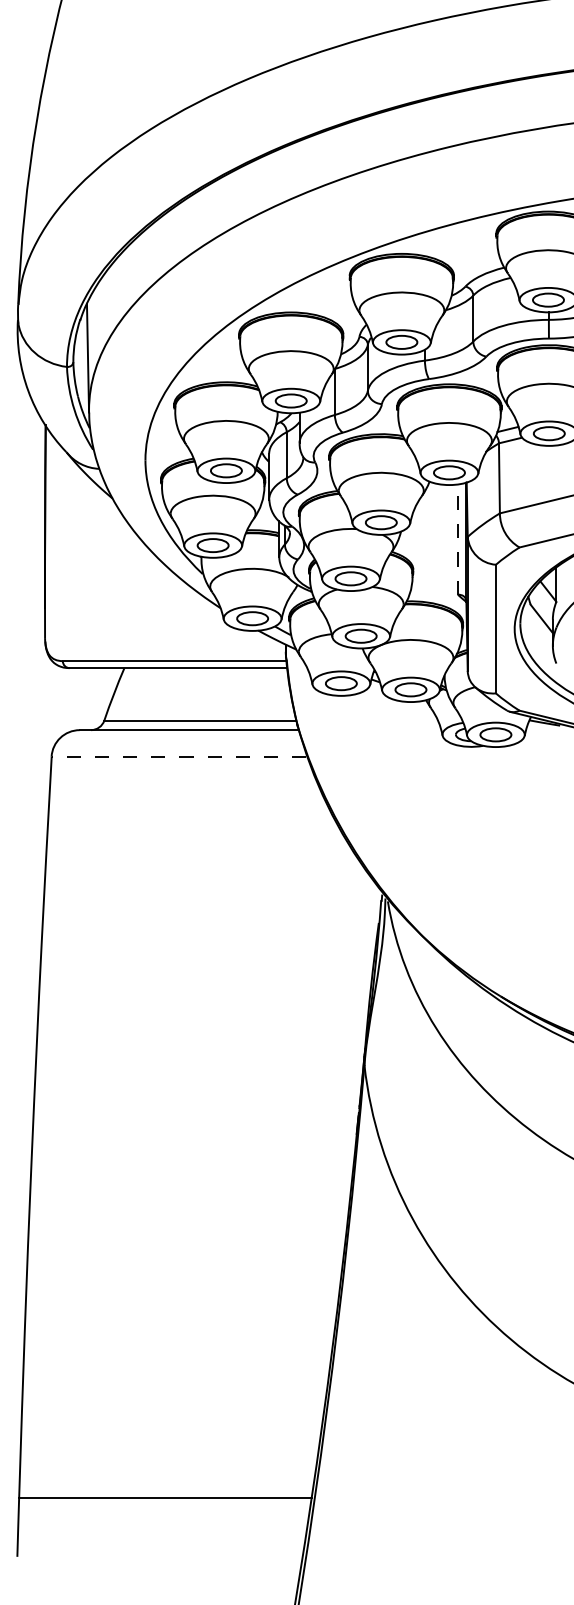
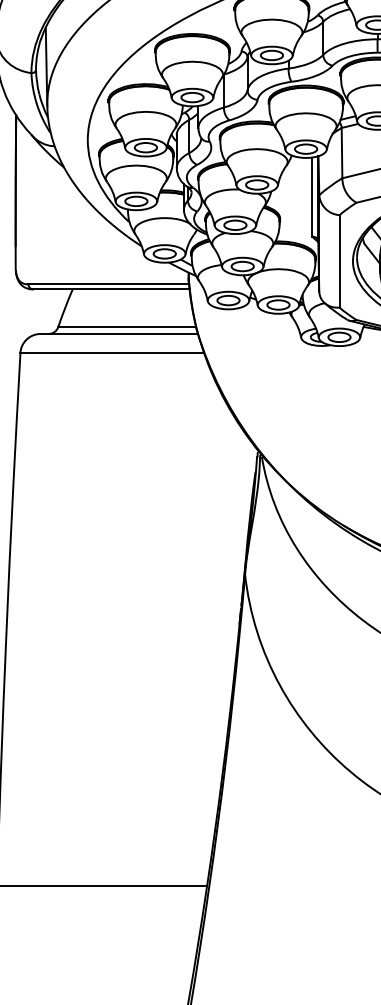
line: (457, 539) -> (311, 197), dashed -> solid
line: (178, 756) -> (111, 352), dashed -> solid

